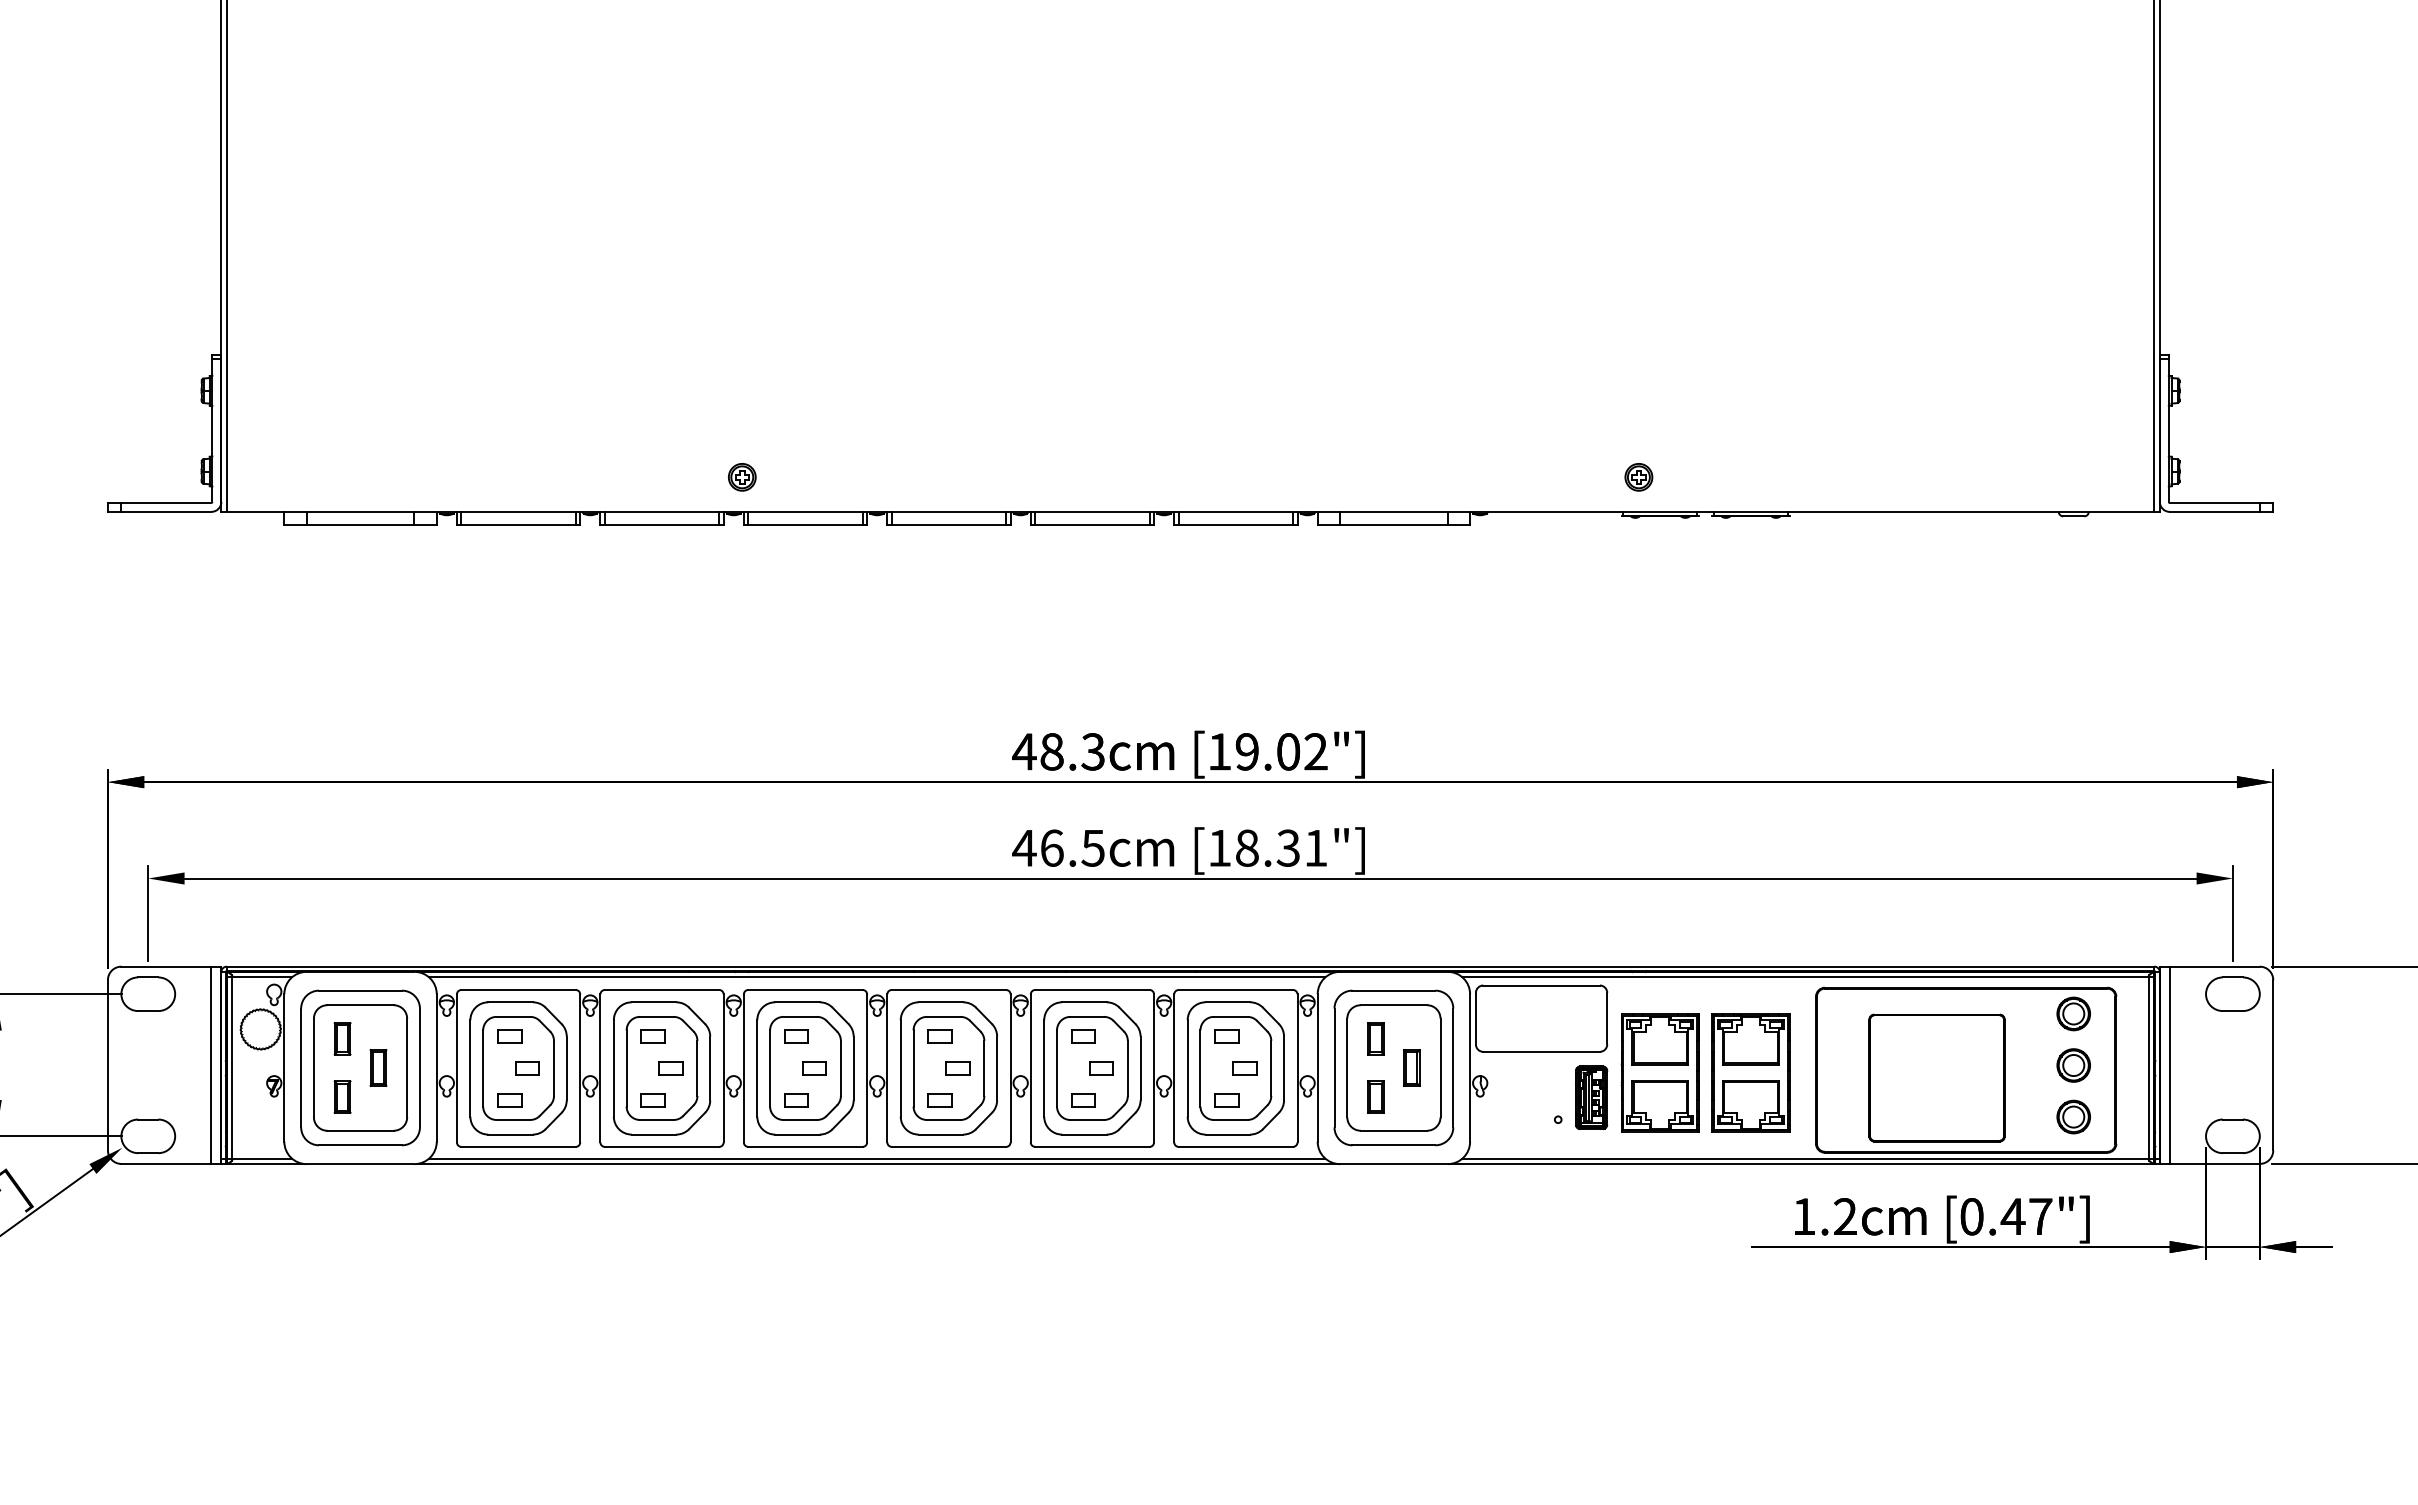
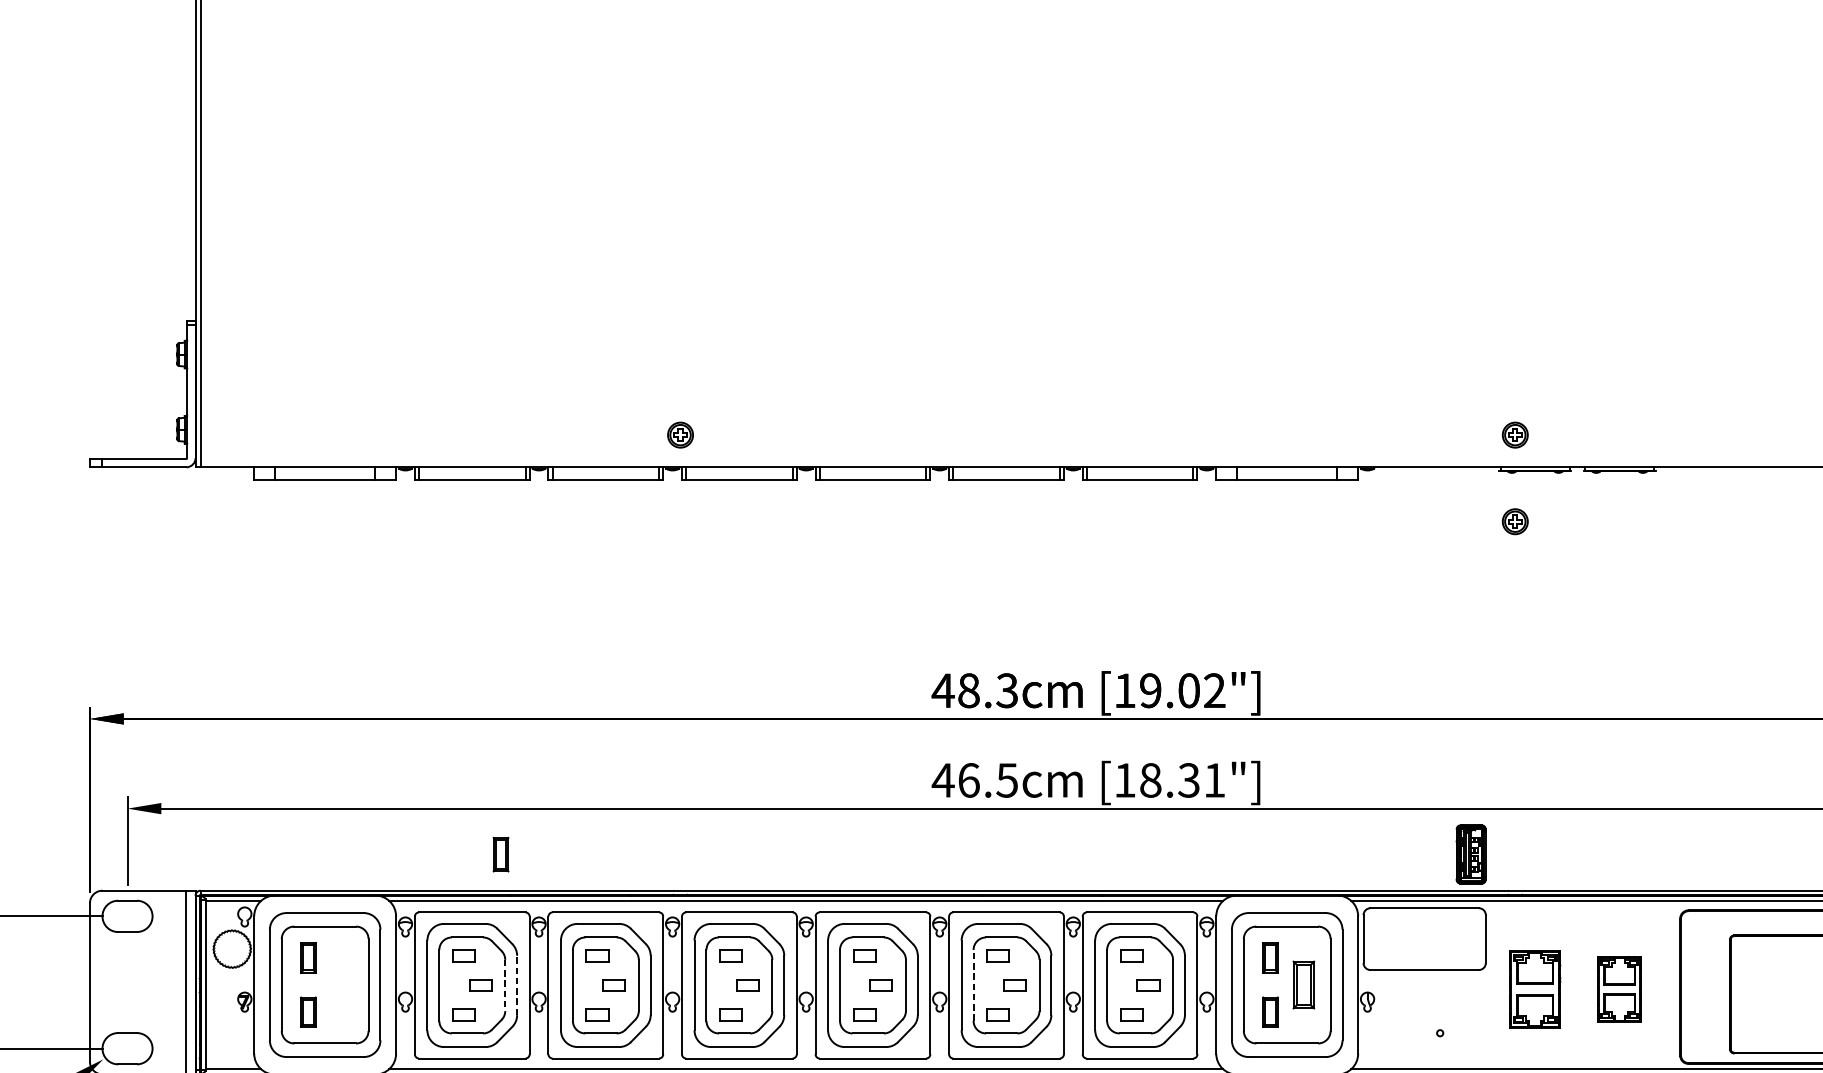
part: (1638, 570) -> (1514, 521), added
part: (378, 1067) -> (501, 854), moved
line: (1057, 1067) -> (974, 984), solid -> dashed
part: (1411, 1067) -> (1303, 984), size x1.4
line: (554, 1068) -> (505, 985), solid -> dashed
line: (566, 1068) -> (516, 985), solid -> dashed
part: (1659, 1072) -> (1534, 989), size x0.7
part: (1750, 1072) -> (1619, 989), size x0.6
part: (1591, 1097) -> (1471, 854), moved

